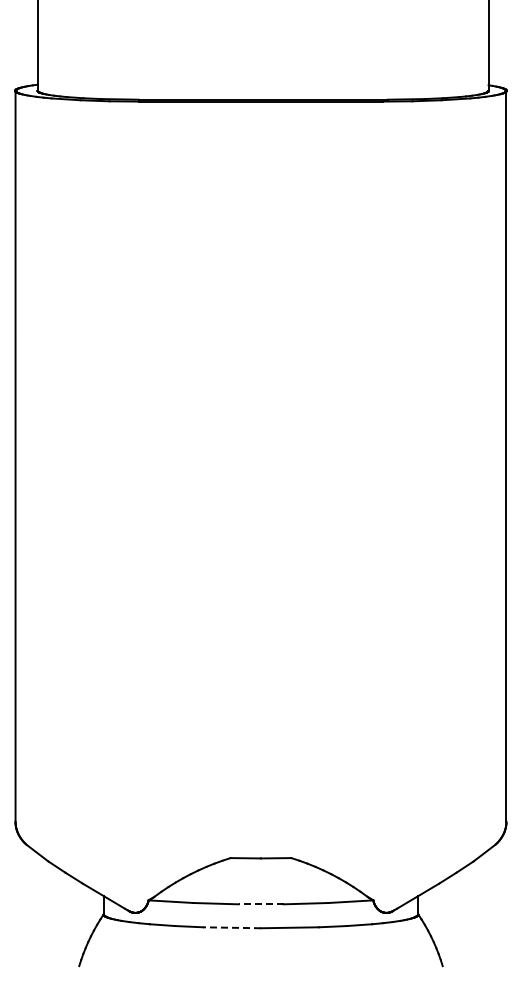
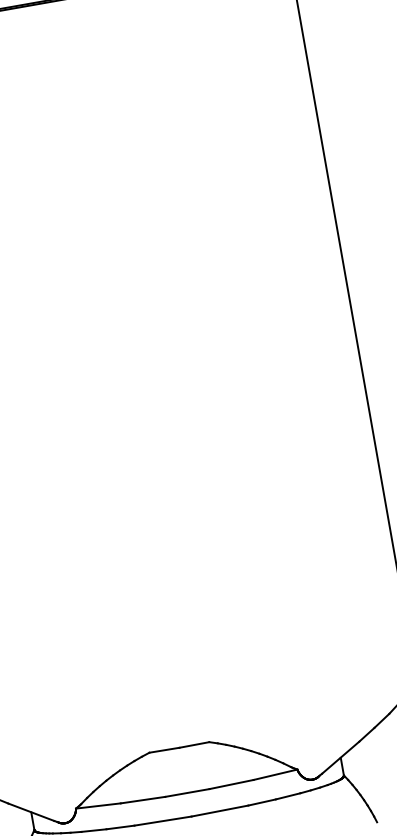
line: (260, 904) -> (186, 793), dashed -> solid
line: (232, 927) -> (163, 820), dashed -> solid

